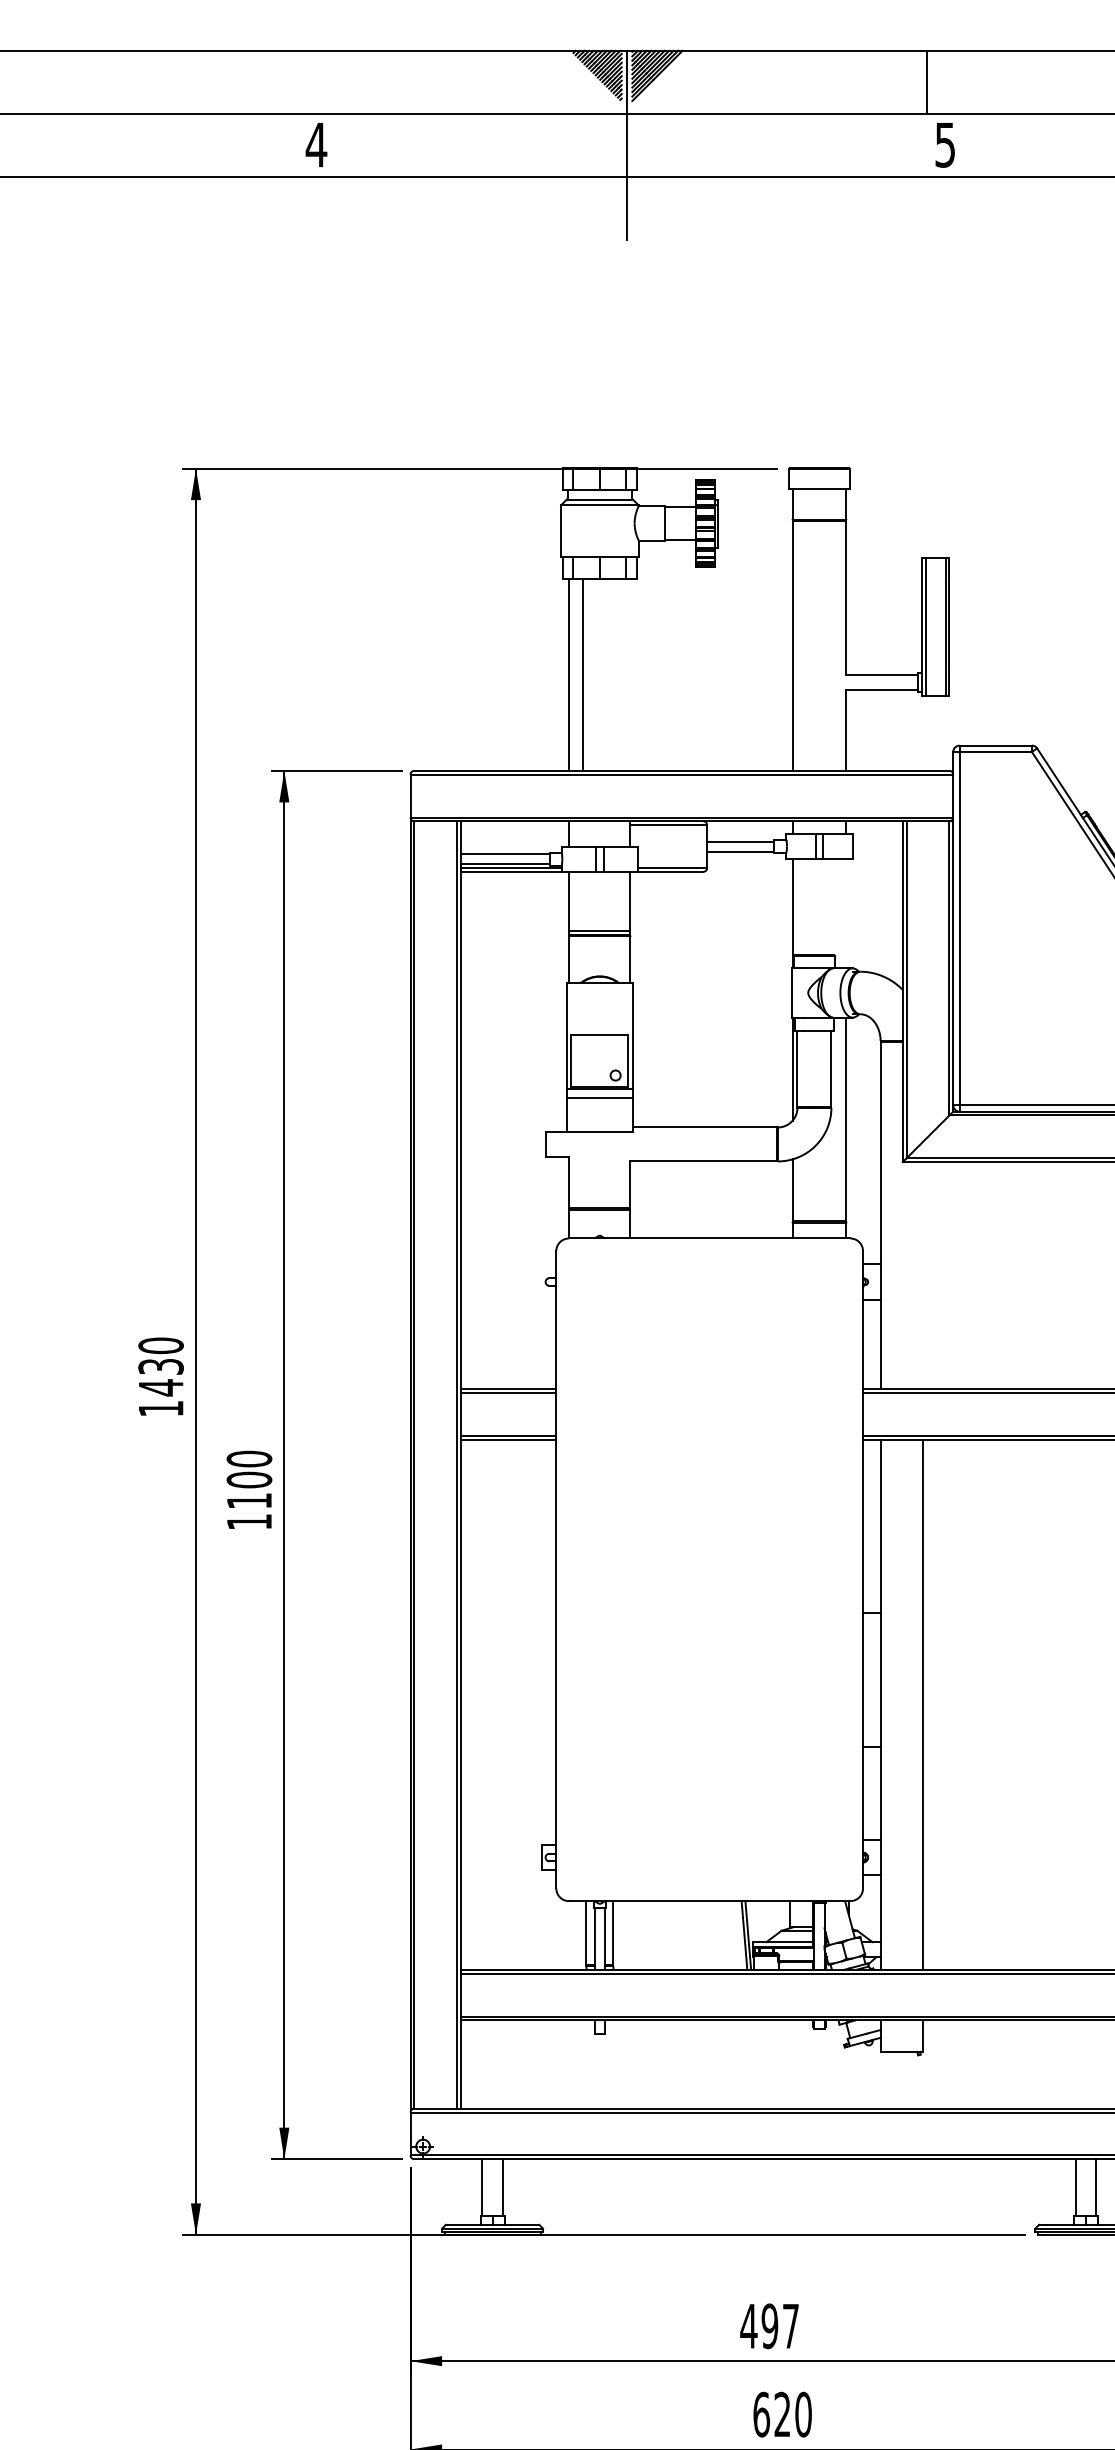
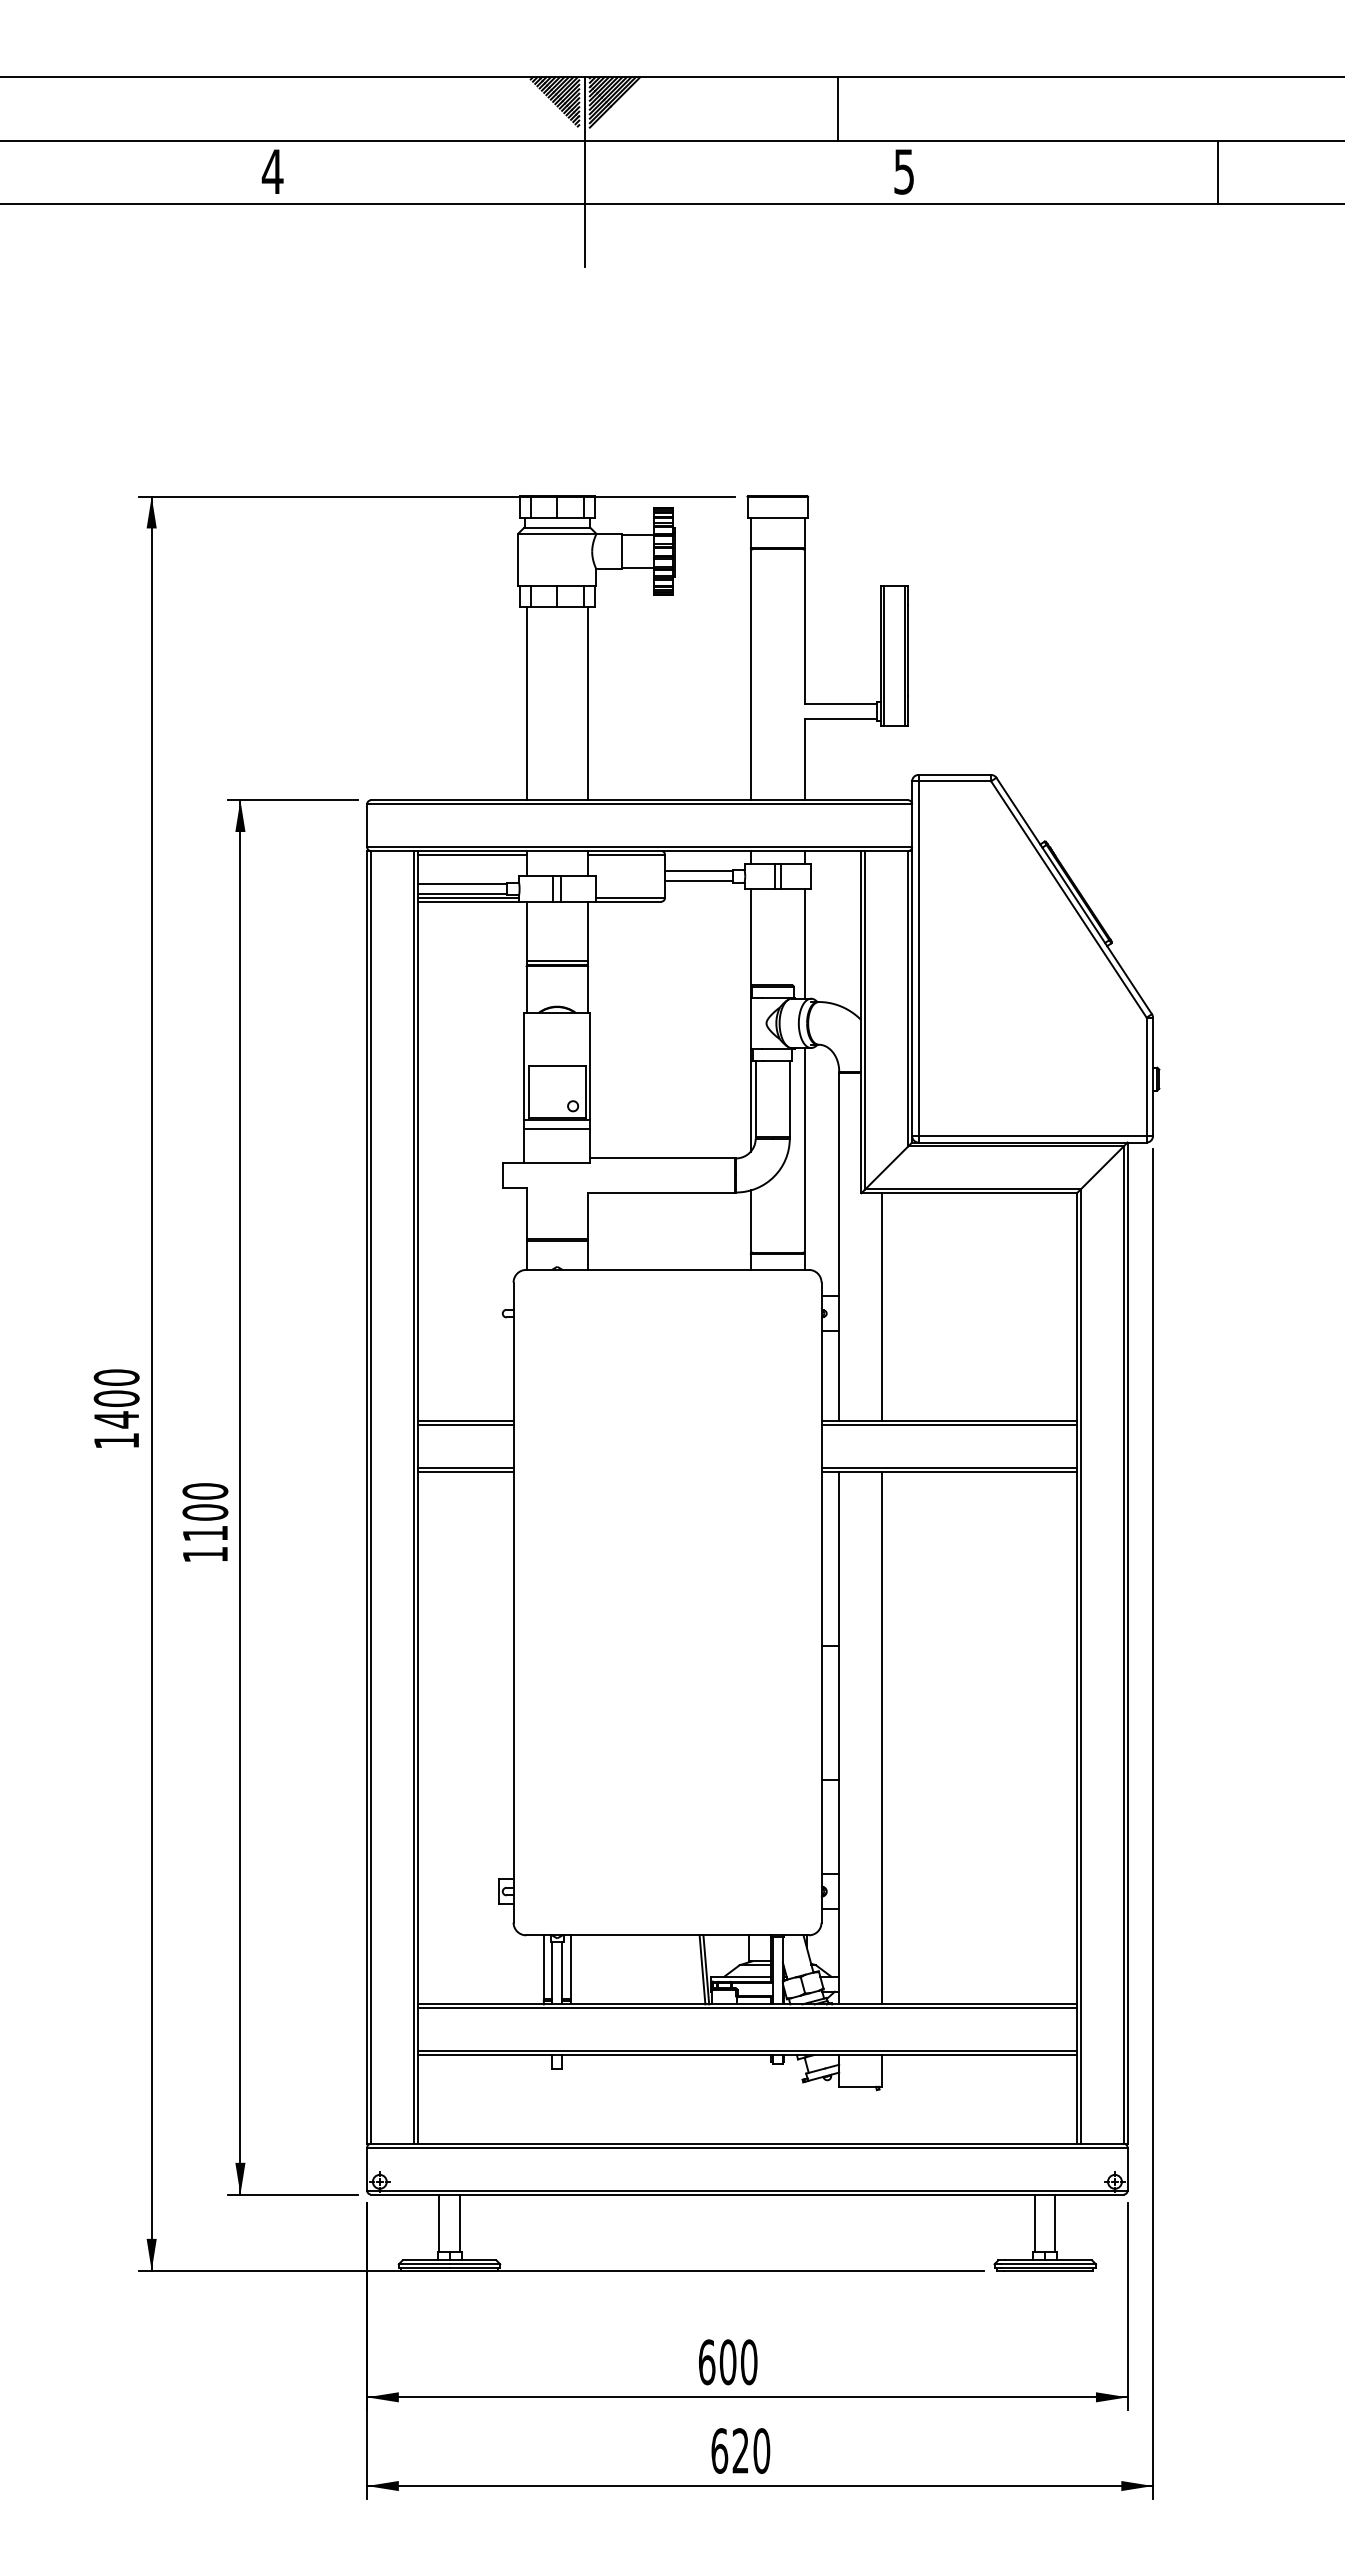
line: (927, 81) -> (838, 108), moved
line: (582, 674) -> (587, 703), moved
line: (514, 824) -> (471, 854), added
line: (846, 913) -> (804, 943), added
line: (922, 1275) -> (881, 1307), added
text: (160, 1366) -> (116, 1398), 1430 -> 1400
text: (769, 2326) -> (727, 2362), 497 -> 600

